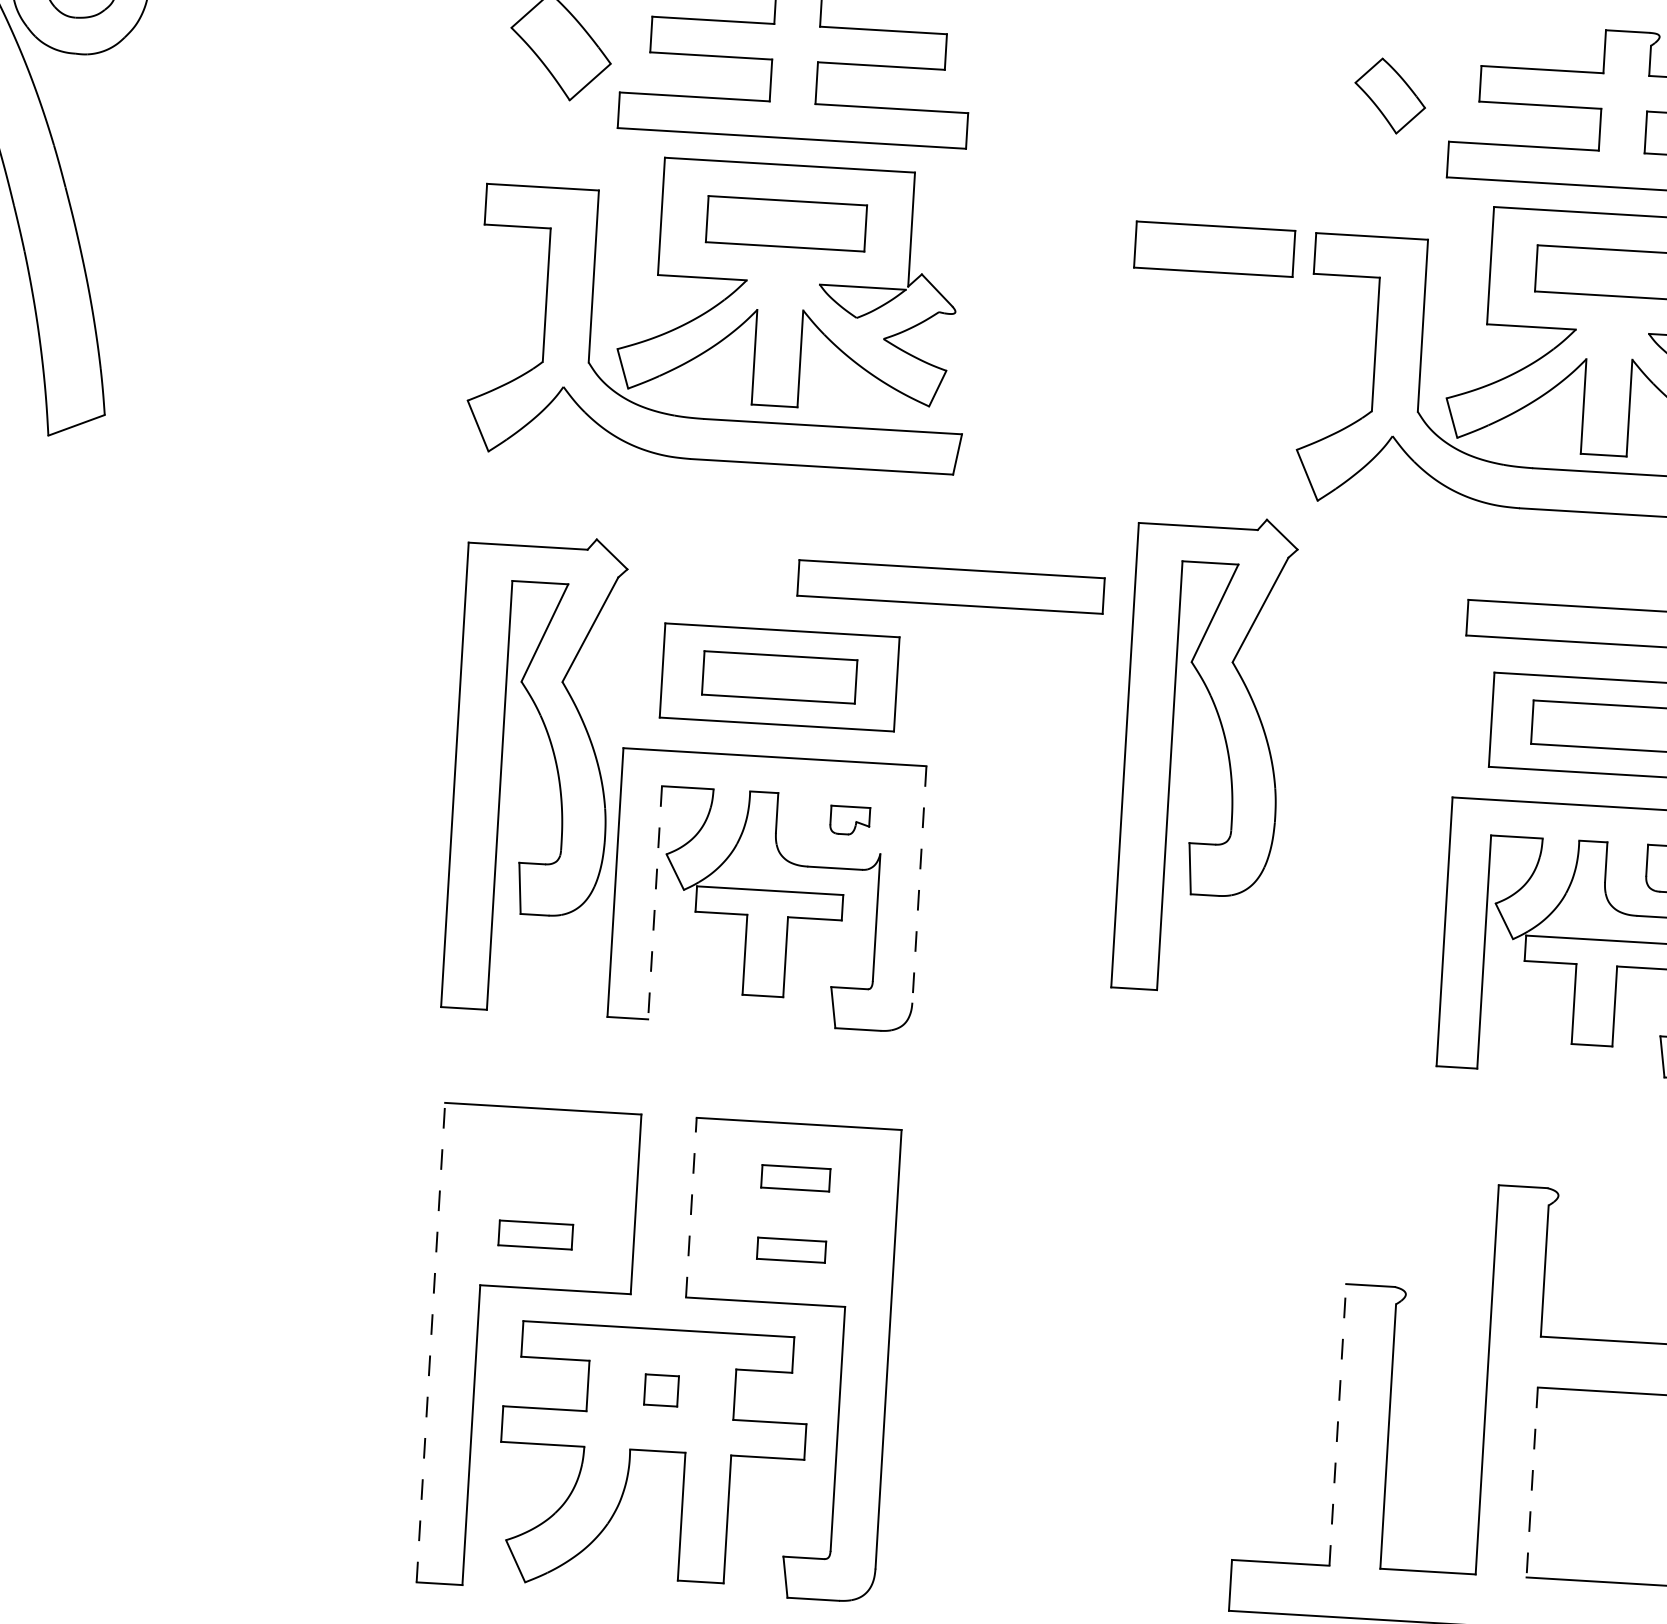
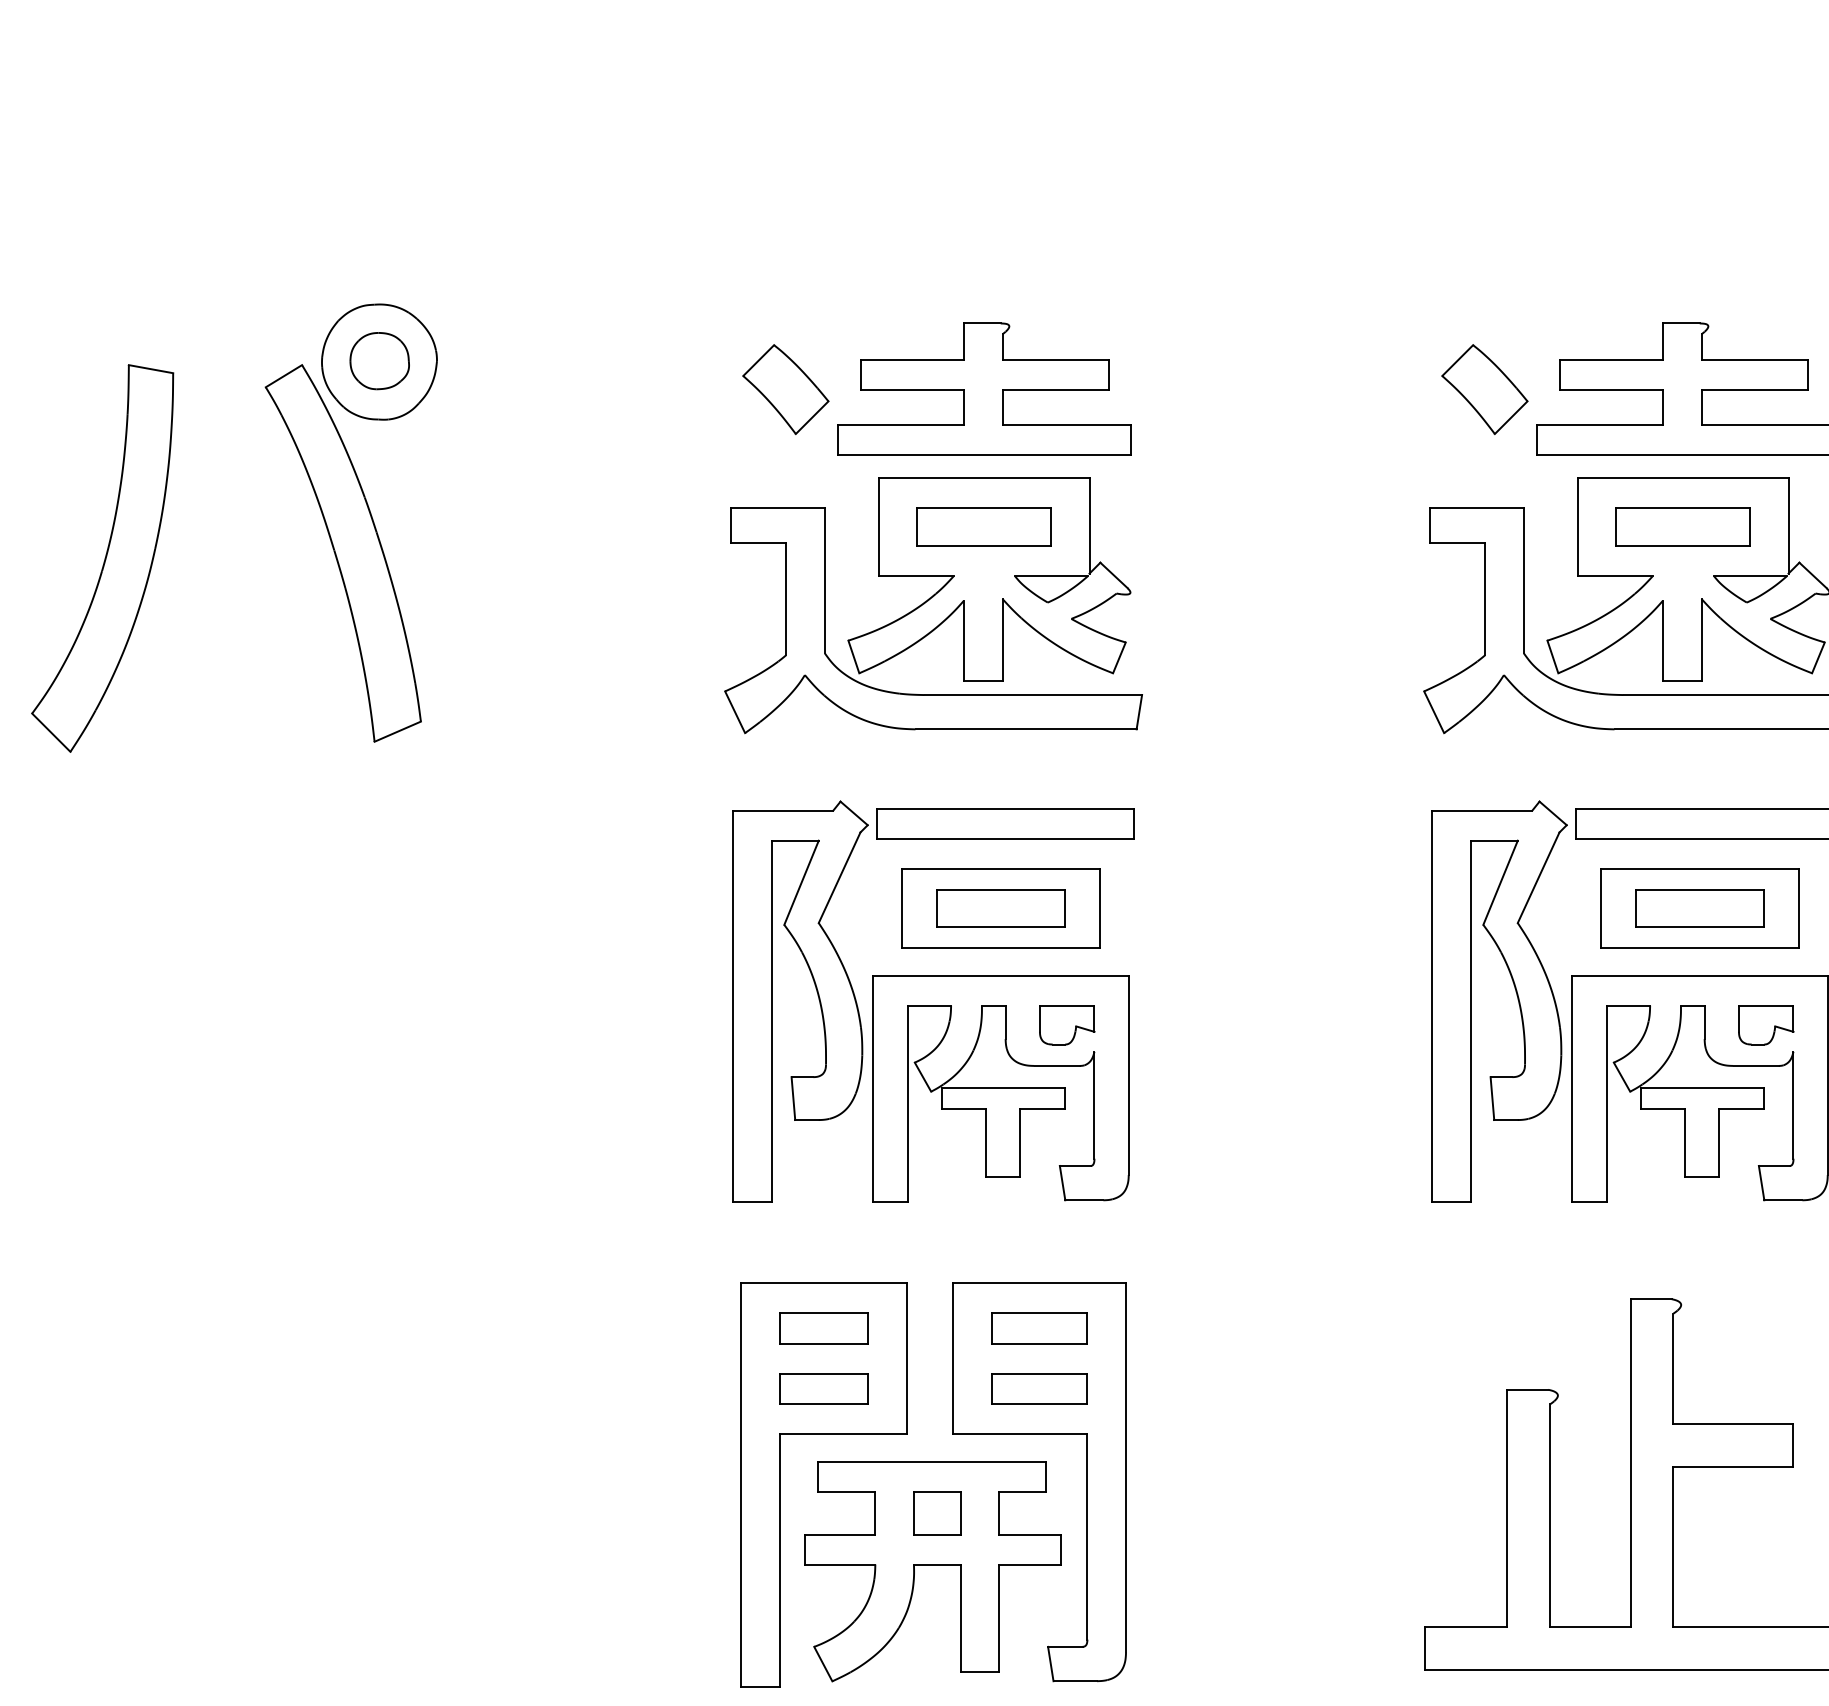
part: (1389, 96) -> (1484, 389), size x1.43
part: (1213, 248) -> (1344, 526), removed
part: (951, 586) -> (1005, 823), moved
part: (1225, 748) -> (1516, 995), moved
part: (850, 821) -> (1067, 1025), size x1.67
line: (919, 884) -> (1128, 1075), dashed -> solid
line: (654, 903) -> (907, 1104), dashed -> solid
part: (539, 1163) -> (823, 1328), added
part: (795, 1178) -> (1039, 1328), size x1.67
line: (691, 1207) -> (953, 1358), dashed -> solid
part: (535, 1234) -> (823, 1388), size x1.43
part: (791, 1249) -> (1039, 1388), size x1.67
line: (431, 1342) -> (741, 1484), dashed -> solid
part: (661, 1390) -> (937, 1513), size x1.67
line: (1338, 1424) -> (1507, 1508), dashed -> solid
line: (1532, 1482) -> (1673, 1547), dashed -> solid

